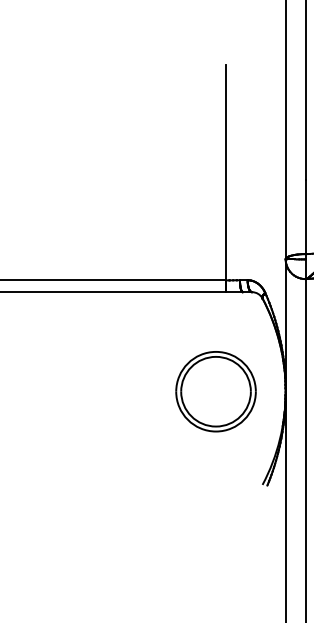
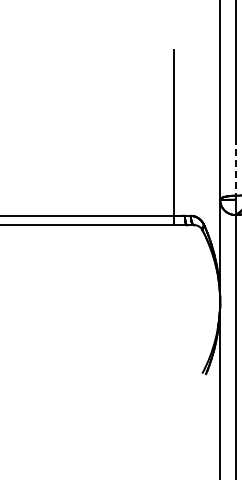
line: (305, 217) -> (235, 167), solid -> dashed
part: (216, 391) -> (166, 301), removed

